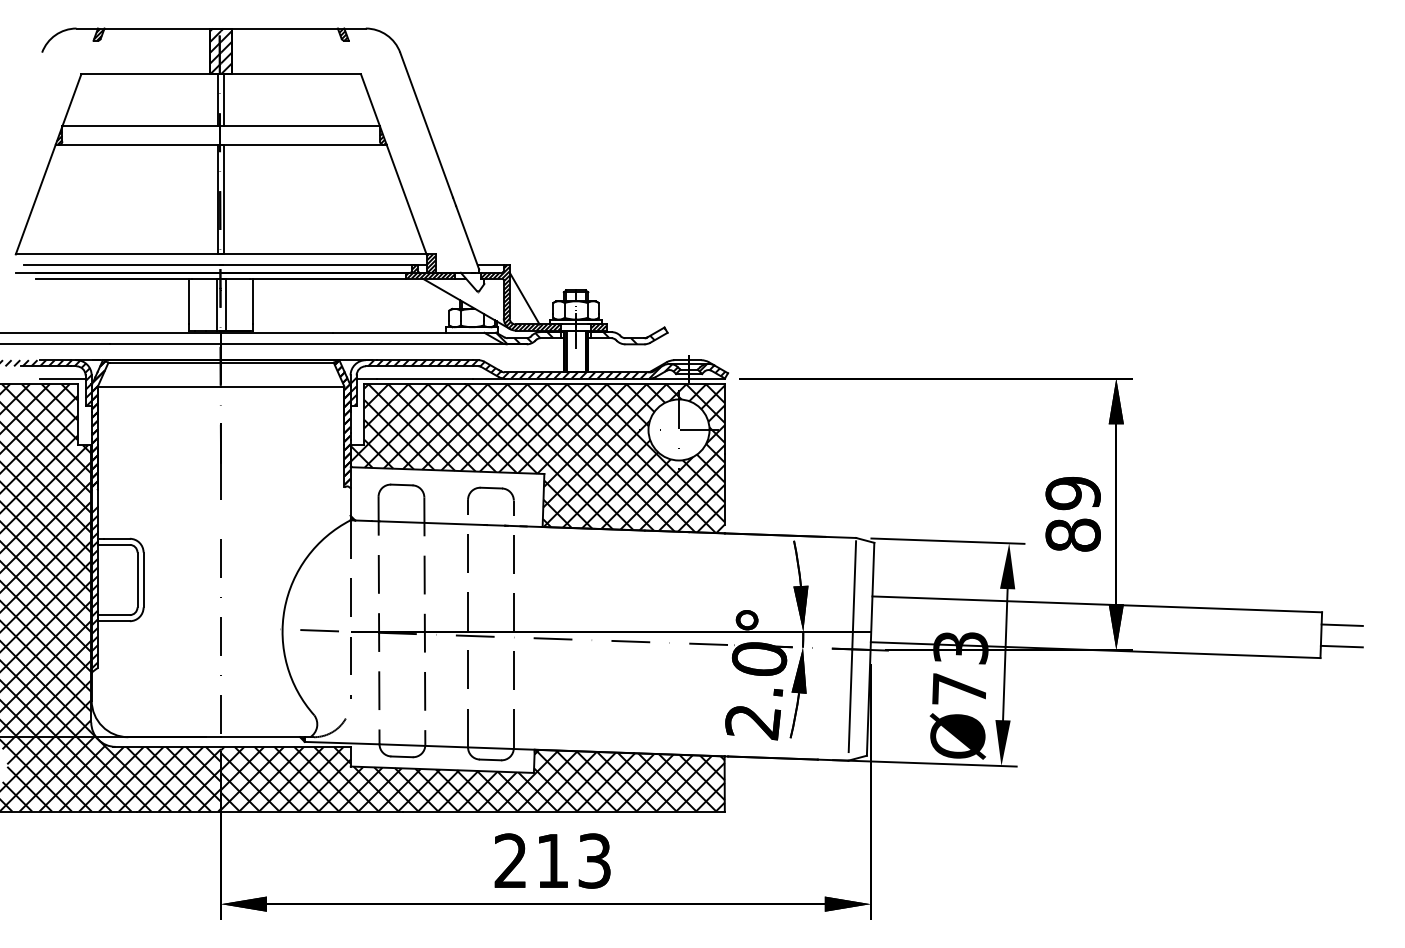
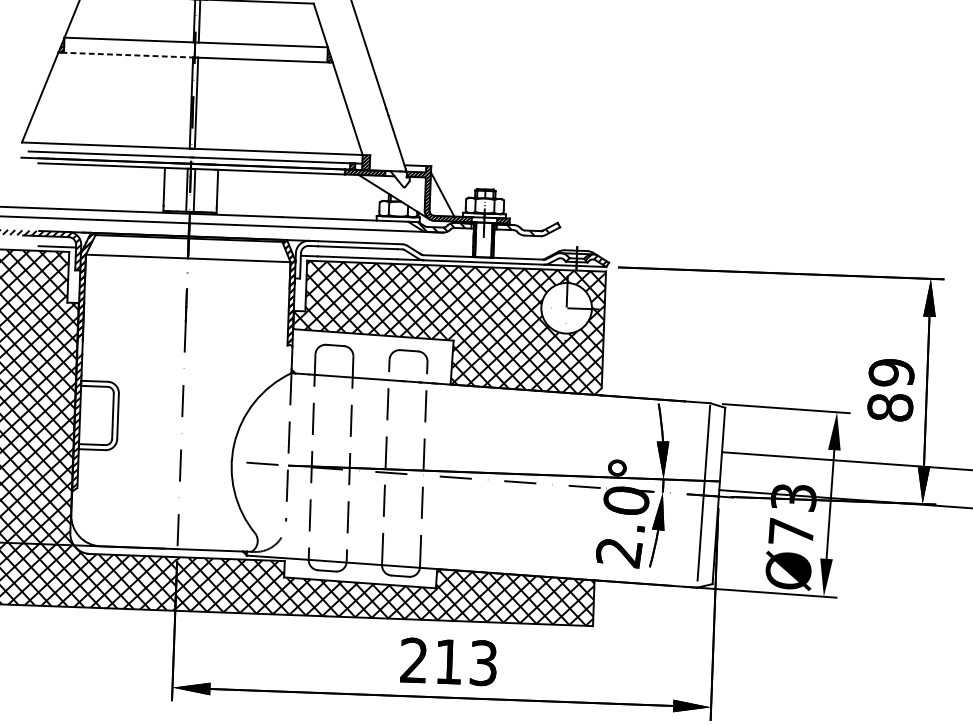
line: (139, 144) -> (127, 55), solid -> dashed
hatch: (514, 383) -> (431, 264), removed

